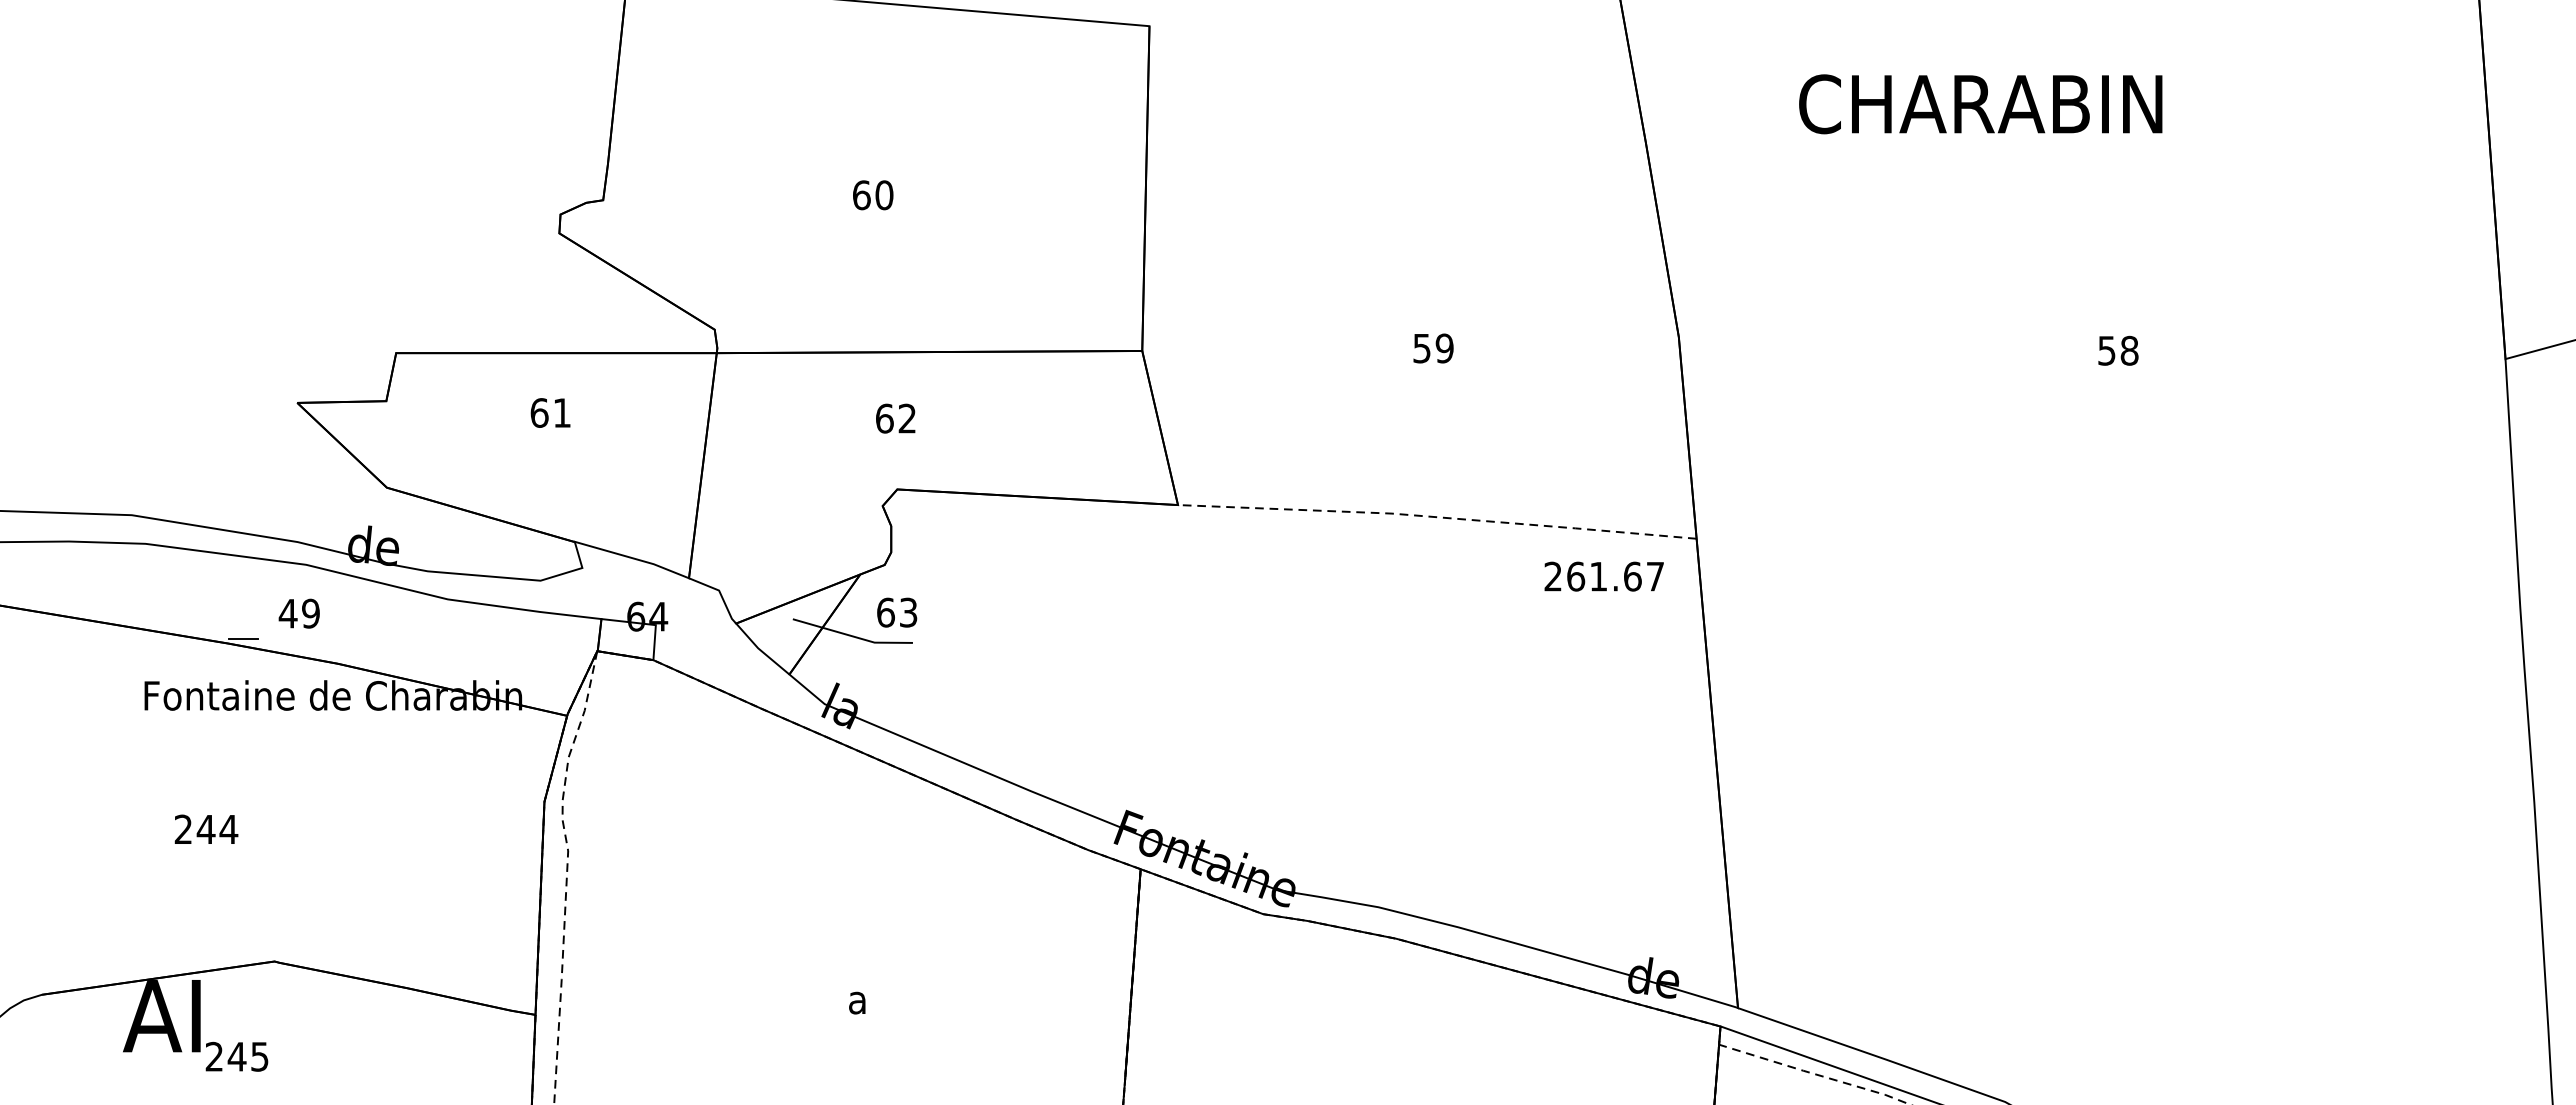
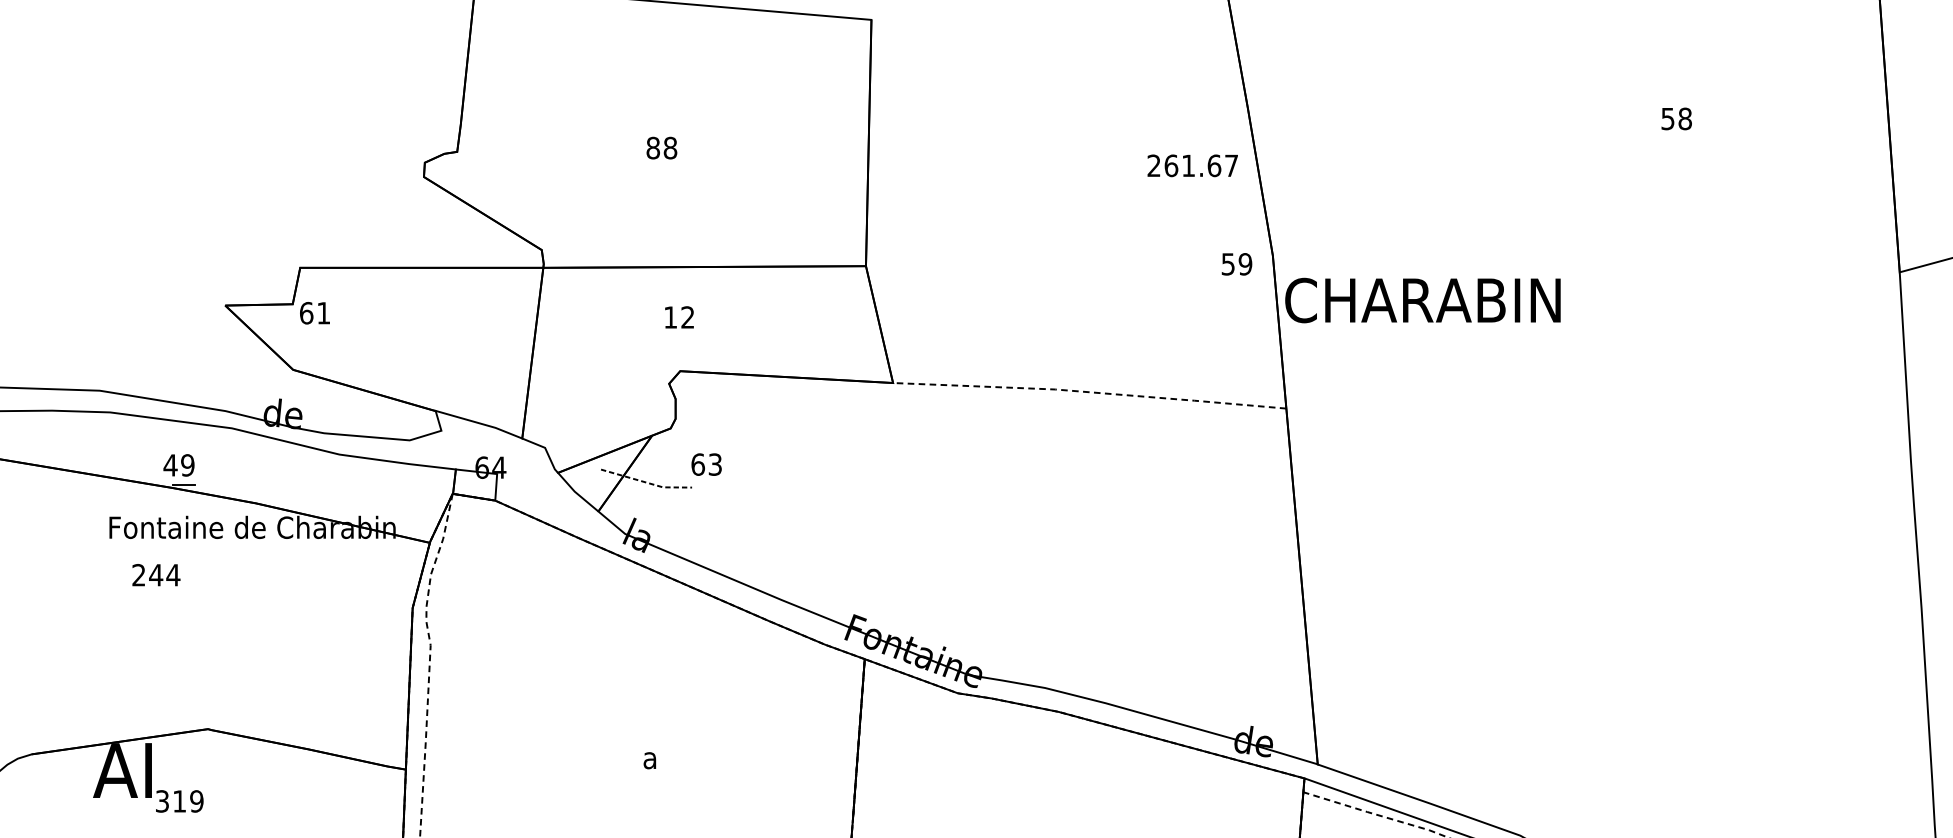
text: (1980, 104) -> (1422, 300), moved
text: (873, 195) -> (662, 148), 60 -> 88
text: (1433, 348) -> (1236, 264), moved
text: (2118, 350) -> (1676, 118), moved
text: (550, 412) -> (314, 312), moved
text: (884, 418) -> (670, 317), 62 -> 12
text: (1603, 576) -> (1192, 165), moved
text: (897, 612) -> (706, 464), moved
text: (298, 613) -> (178, 465), moved
line: (852, 636) -> (646, 482), solid -> dashed
text: (206, 828) -> (156, 574), moved
text: (236, 1056) -> (179, 801), 245 -> 319

